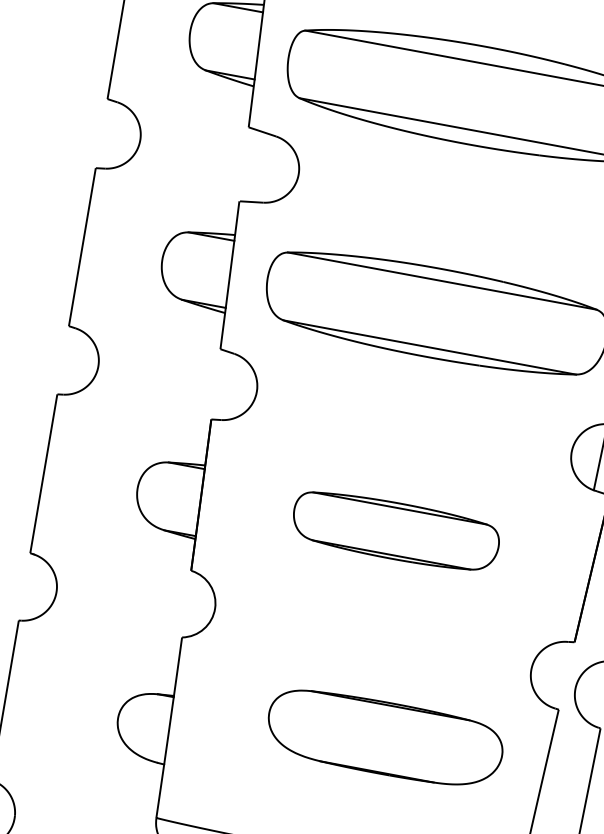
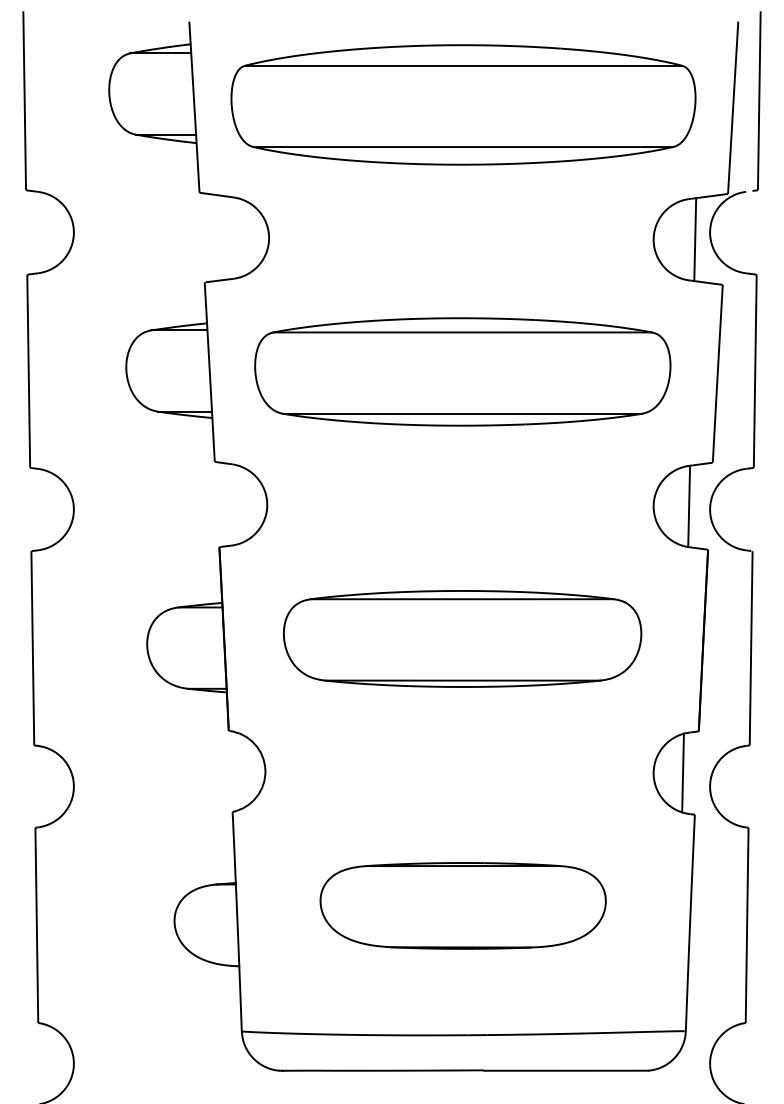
part: (395, 530) -> (462, 638), size x1.43
line: (555, 673) -> (682, 772), added
part: (384, 737) -> (462, 905), moved

